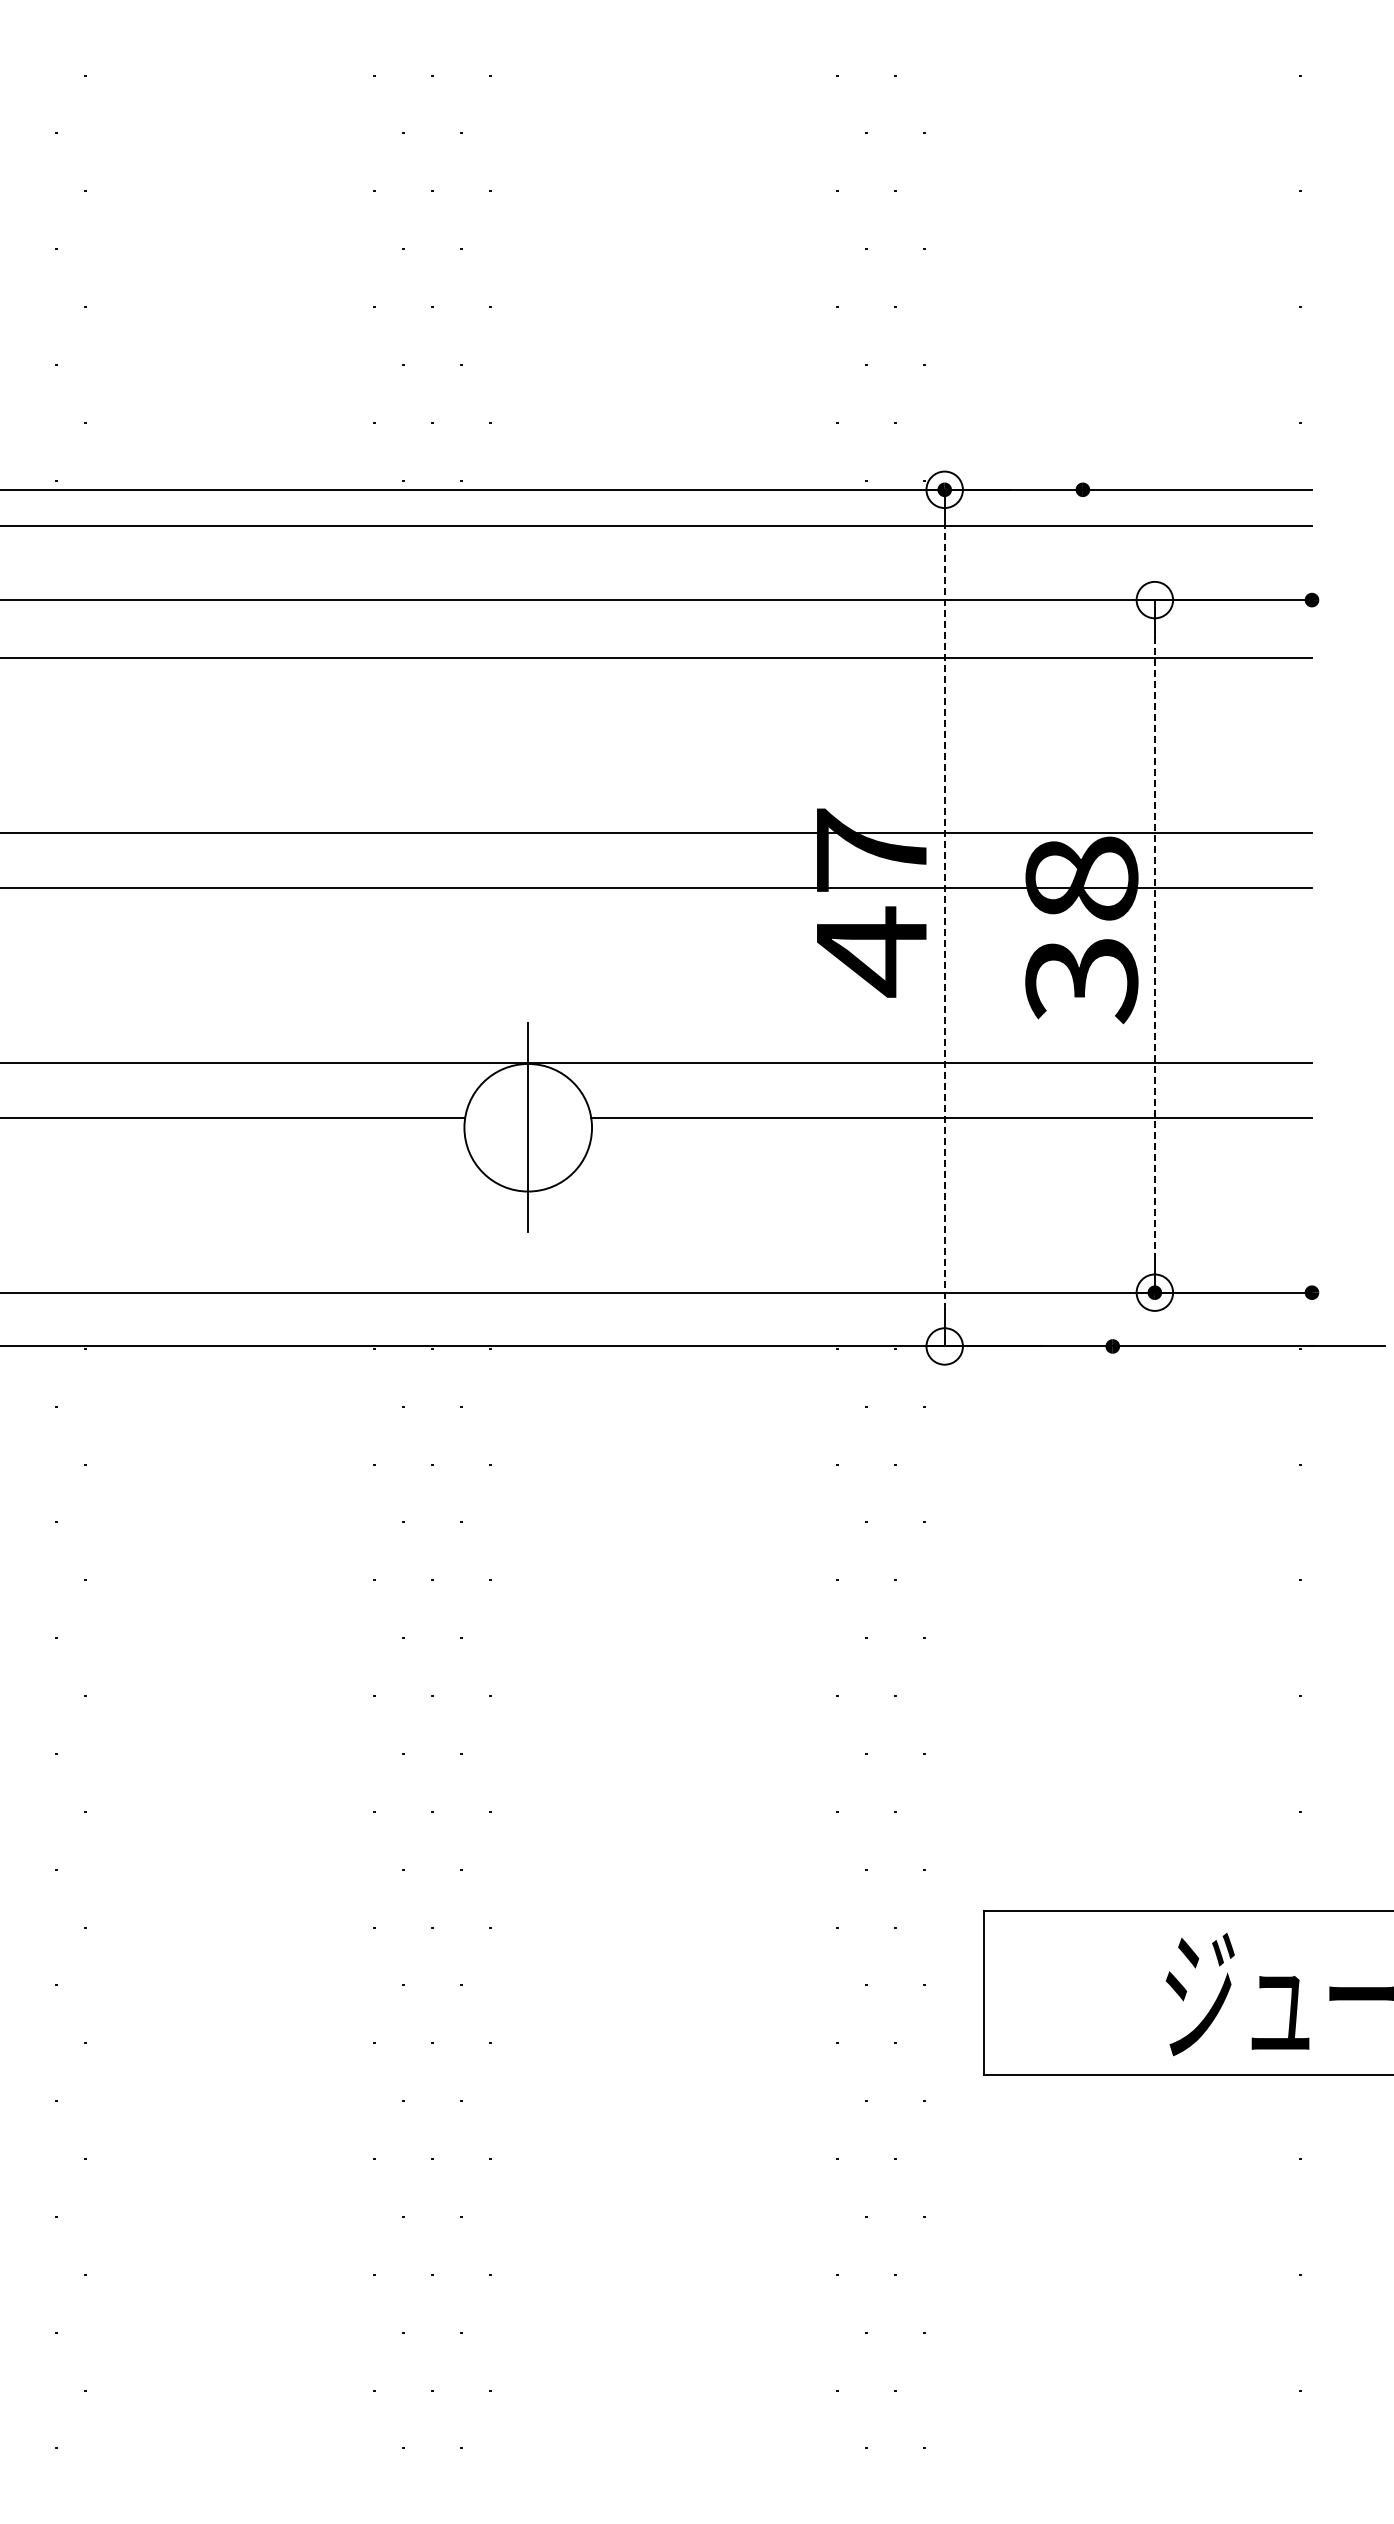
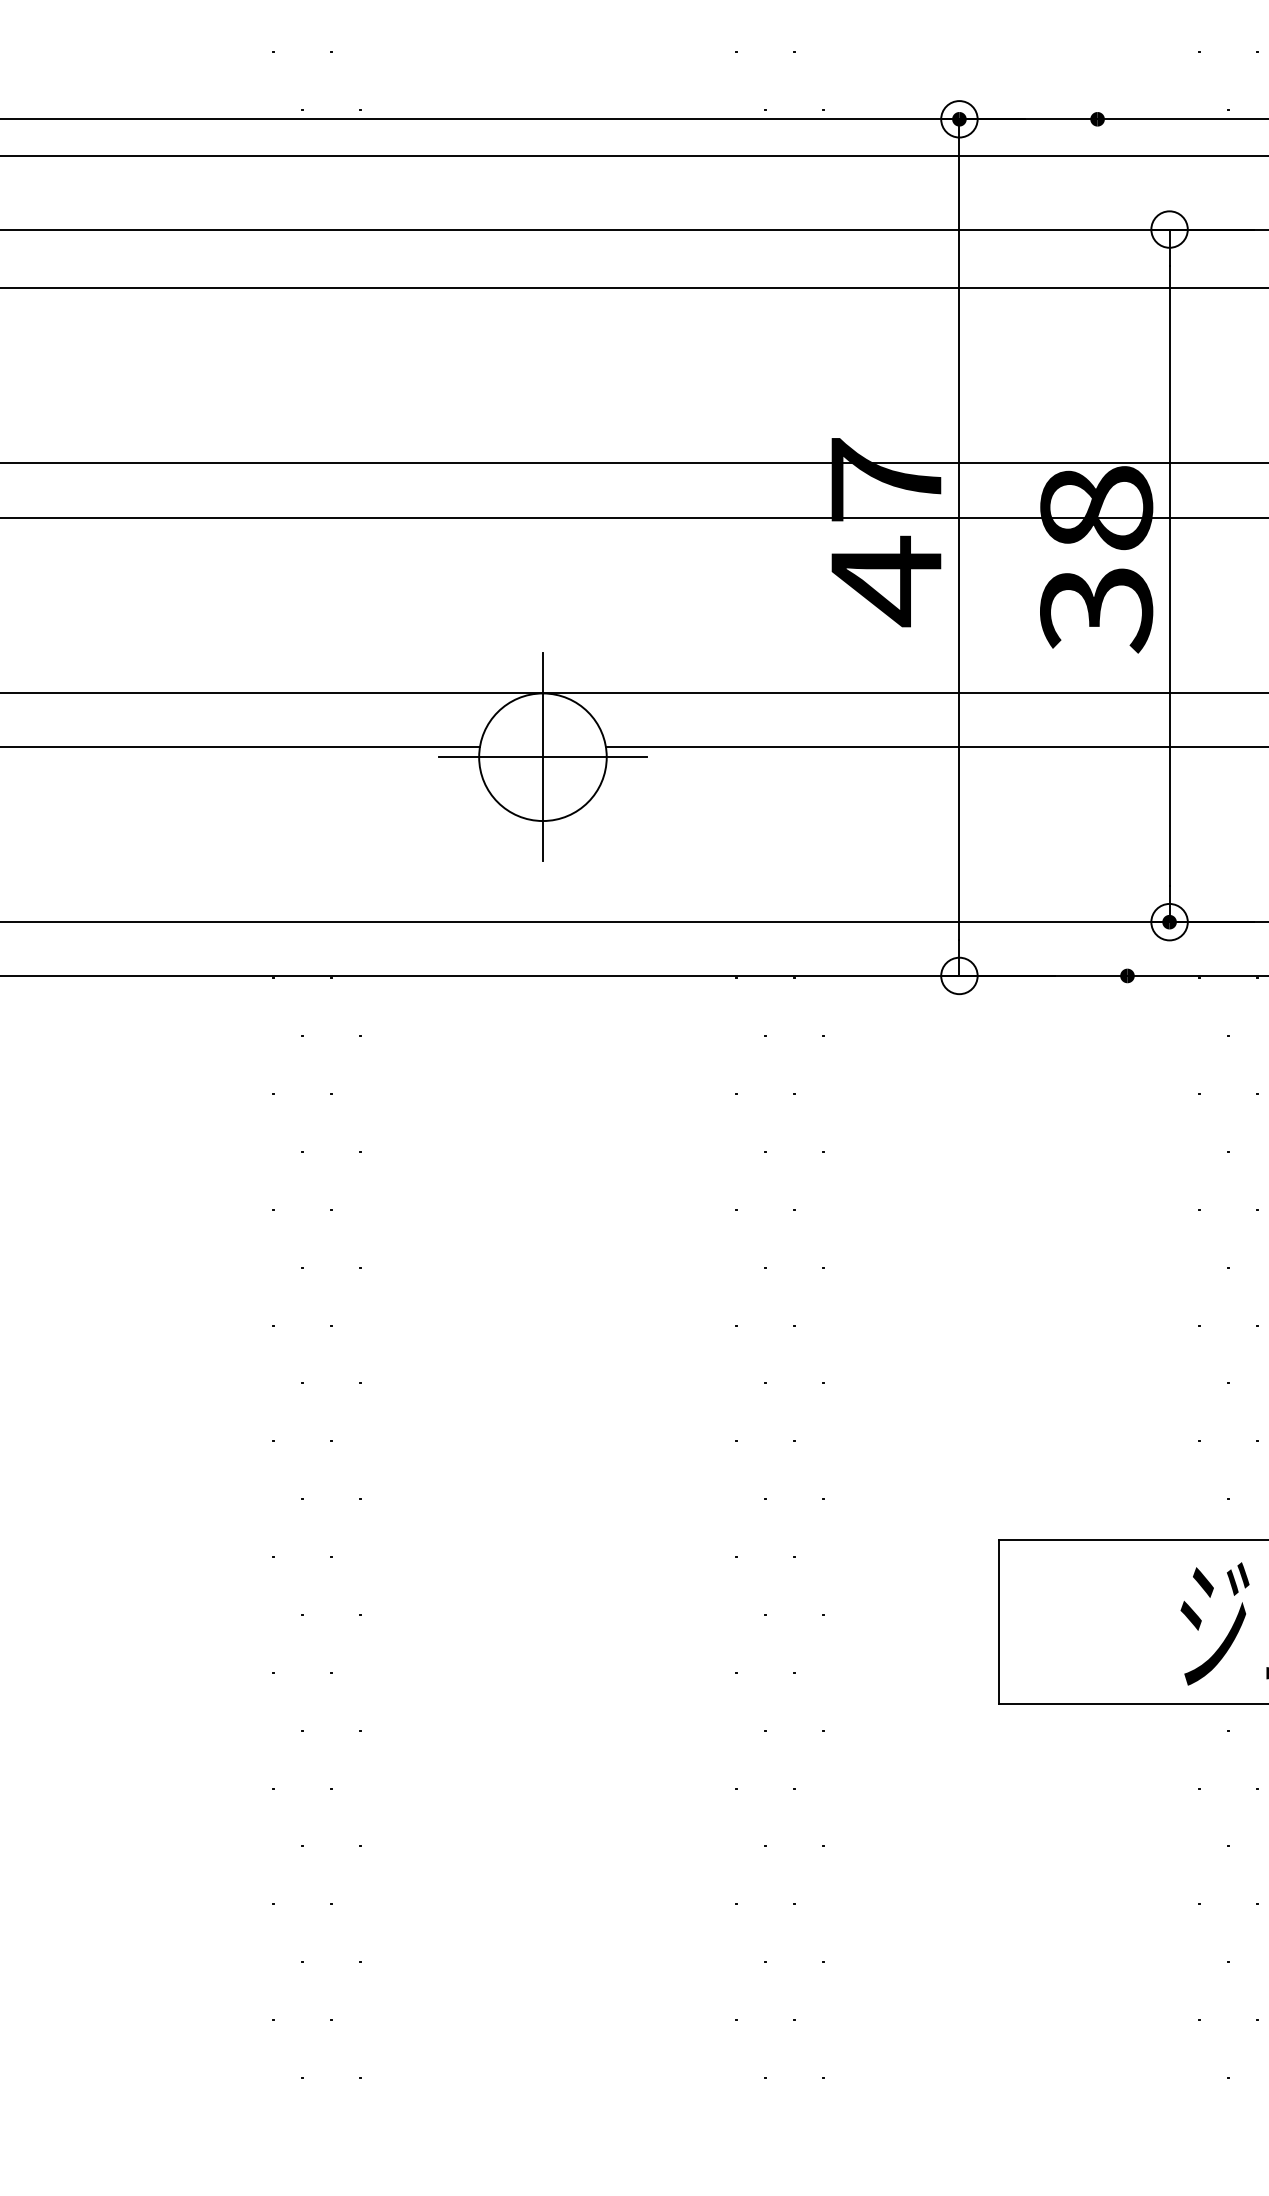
line: (944, 918) -> (959, 547), dashed -> solid
line: (1154, 946) -> (1169, 575), dashed -> solid
line: (527, 1127) -> (542, 756), added

